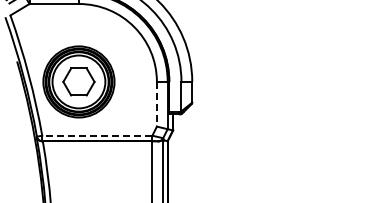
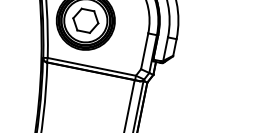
line: (156, 104) -> (144, 51), dashed -> solid
line: (96, 135) -> (91, 66), dashed -> solid

